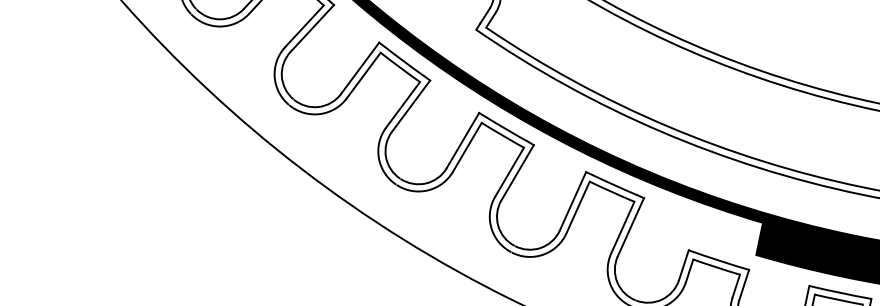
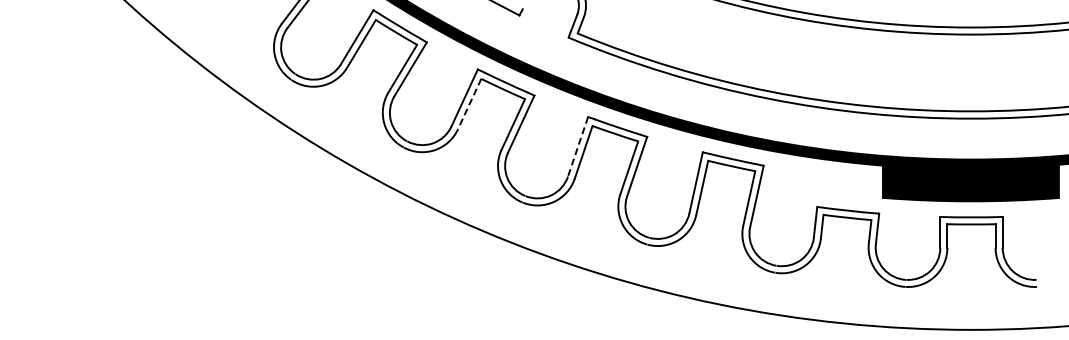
line: (363, 75) -> (469, 104), solid -> dashed
line: (462, 141) -> (577, 147), solid -> dashed

